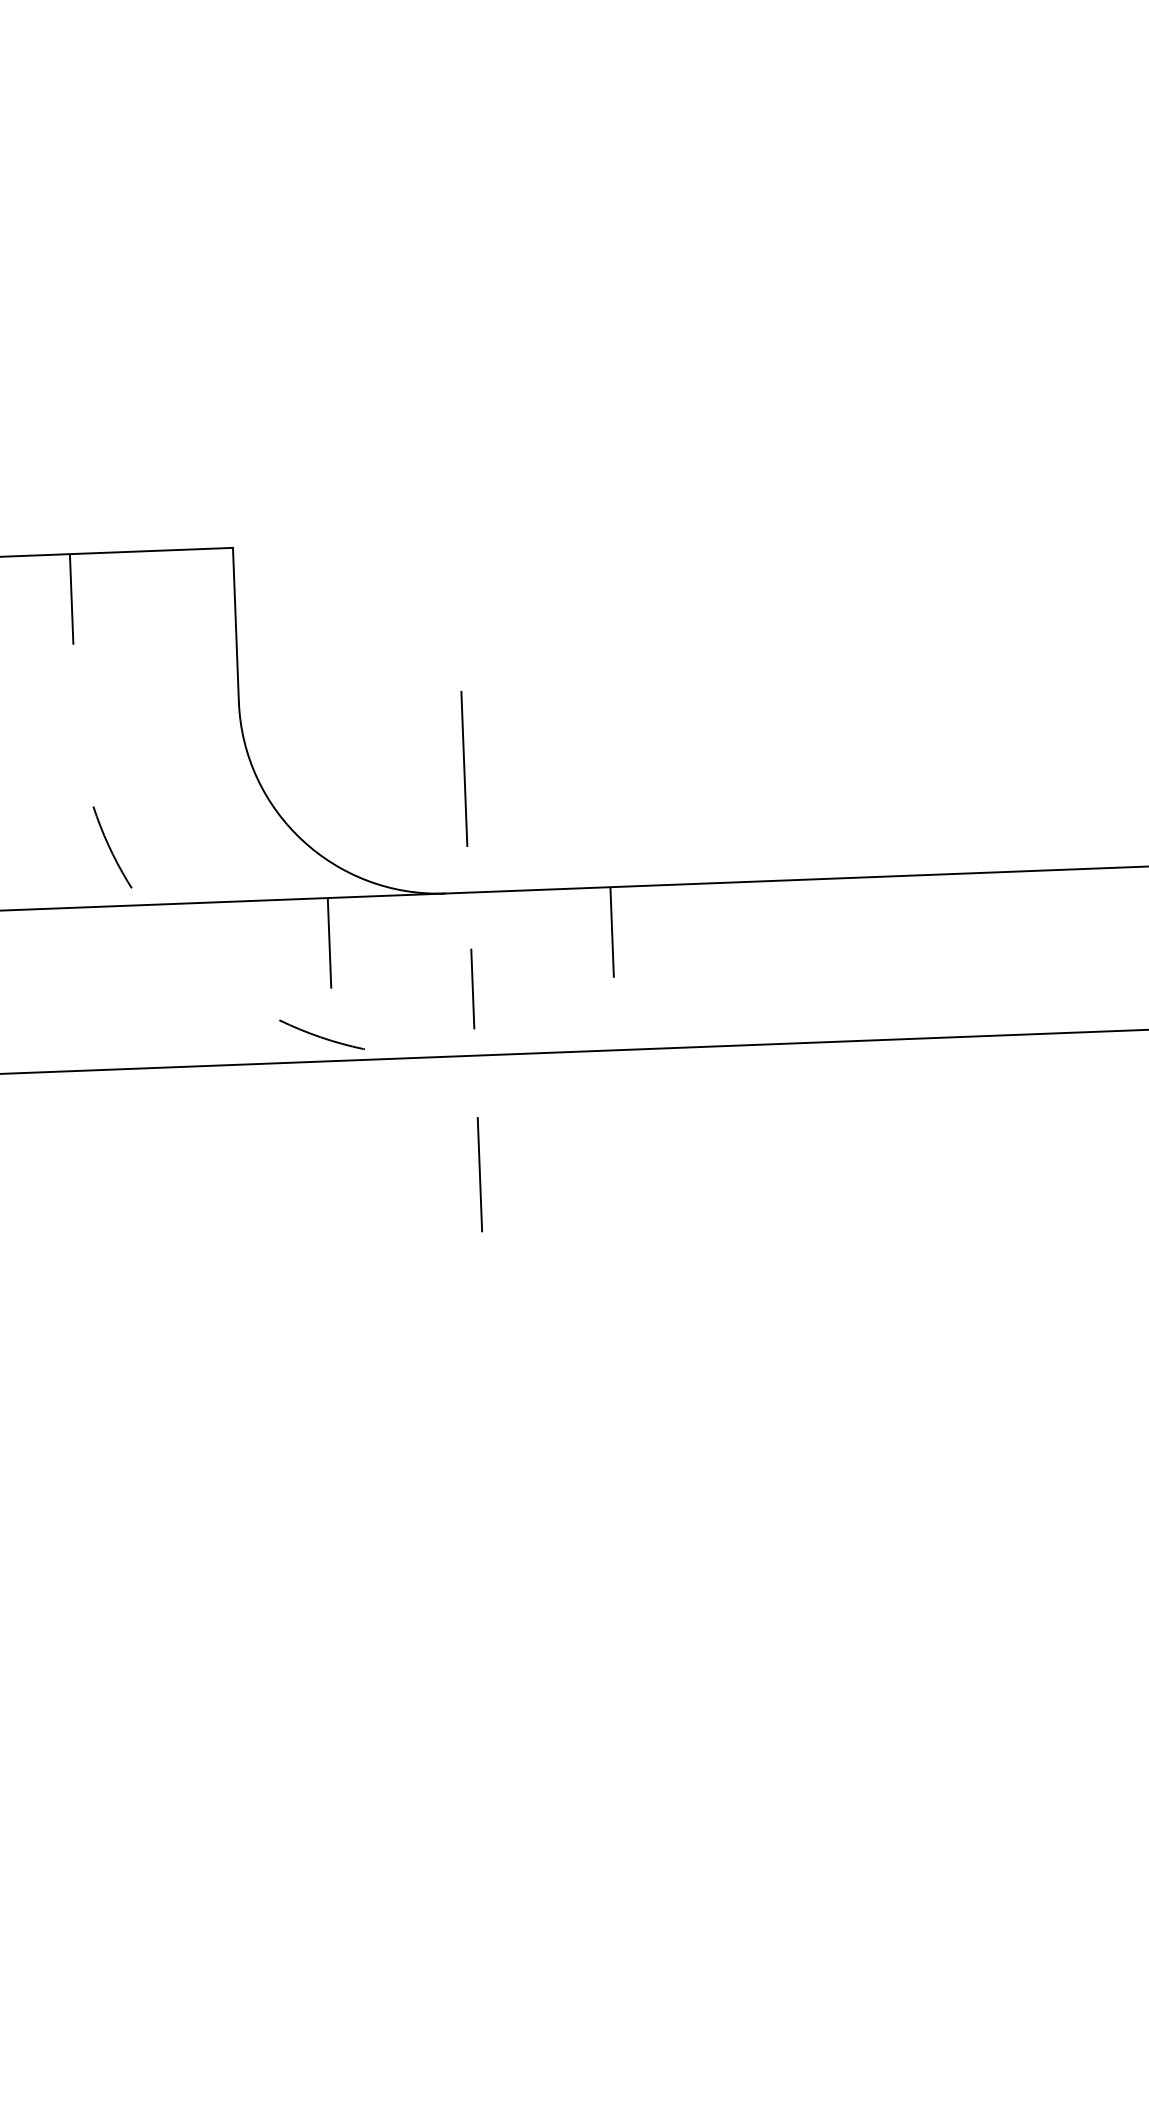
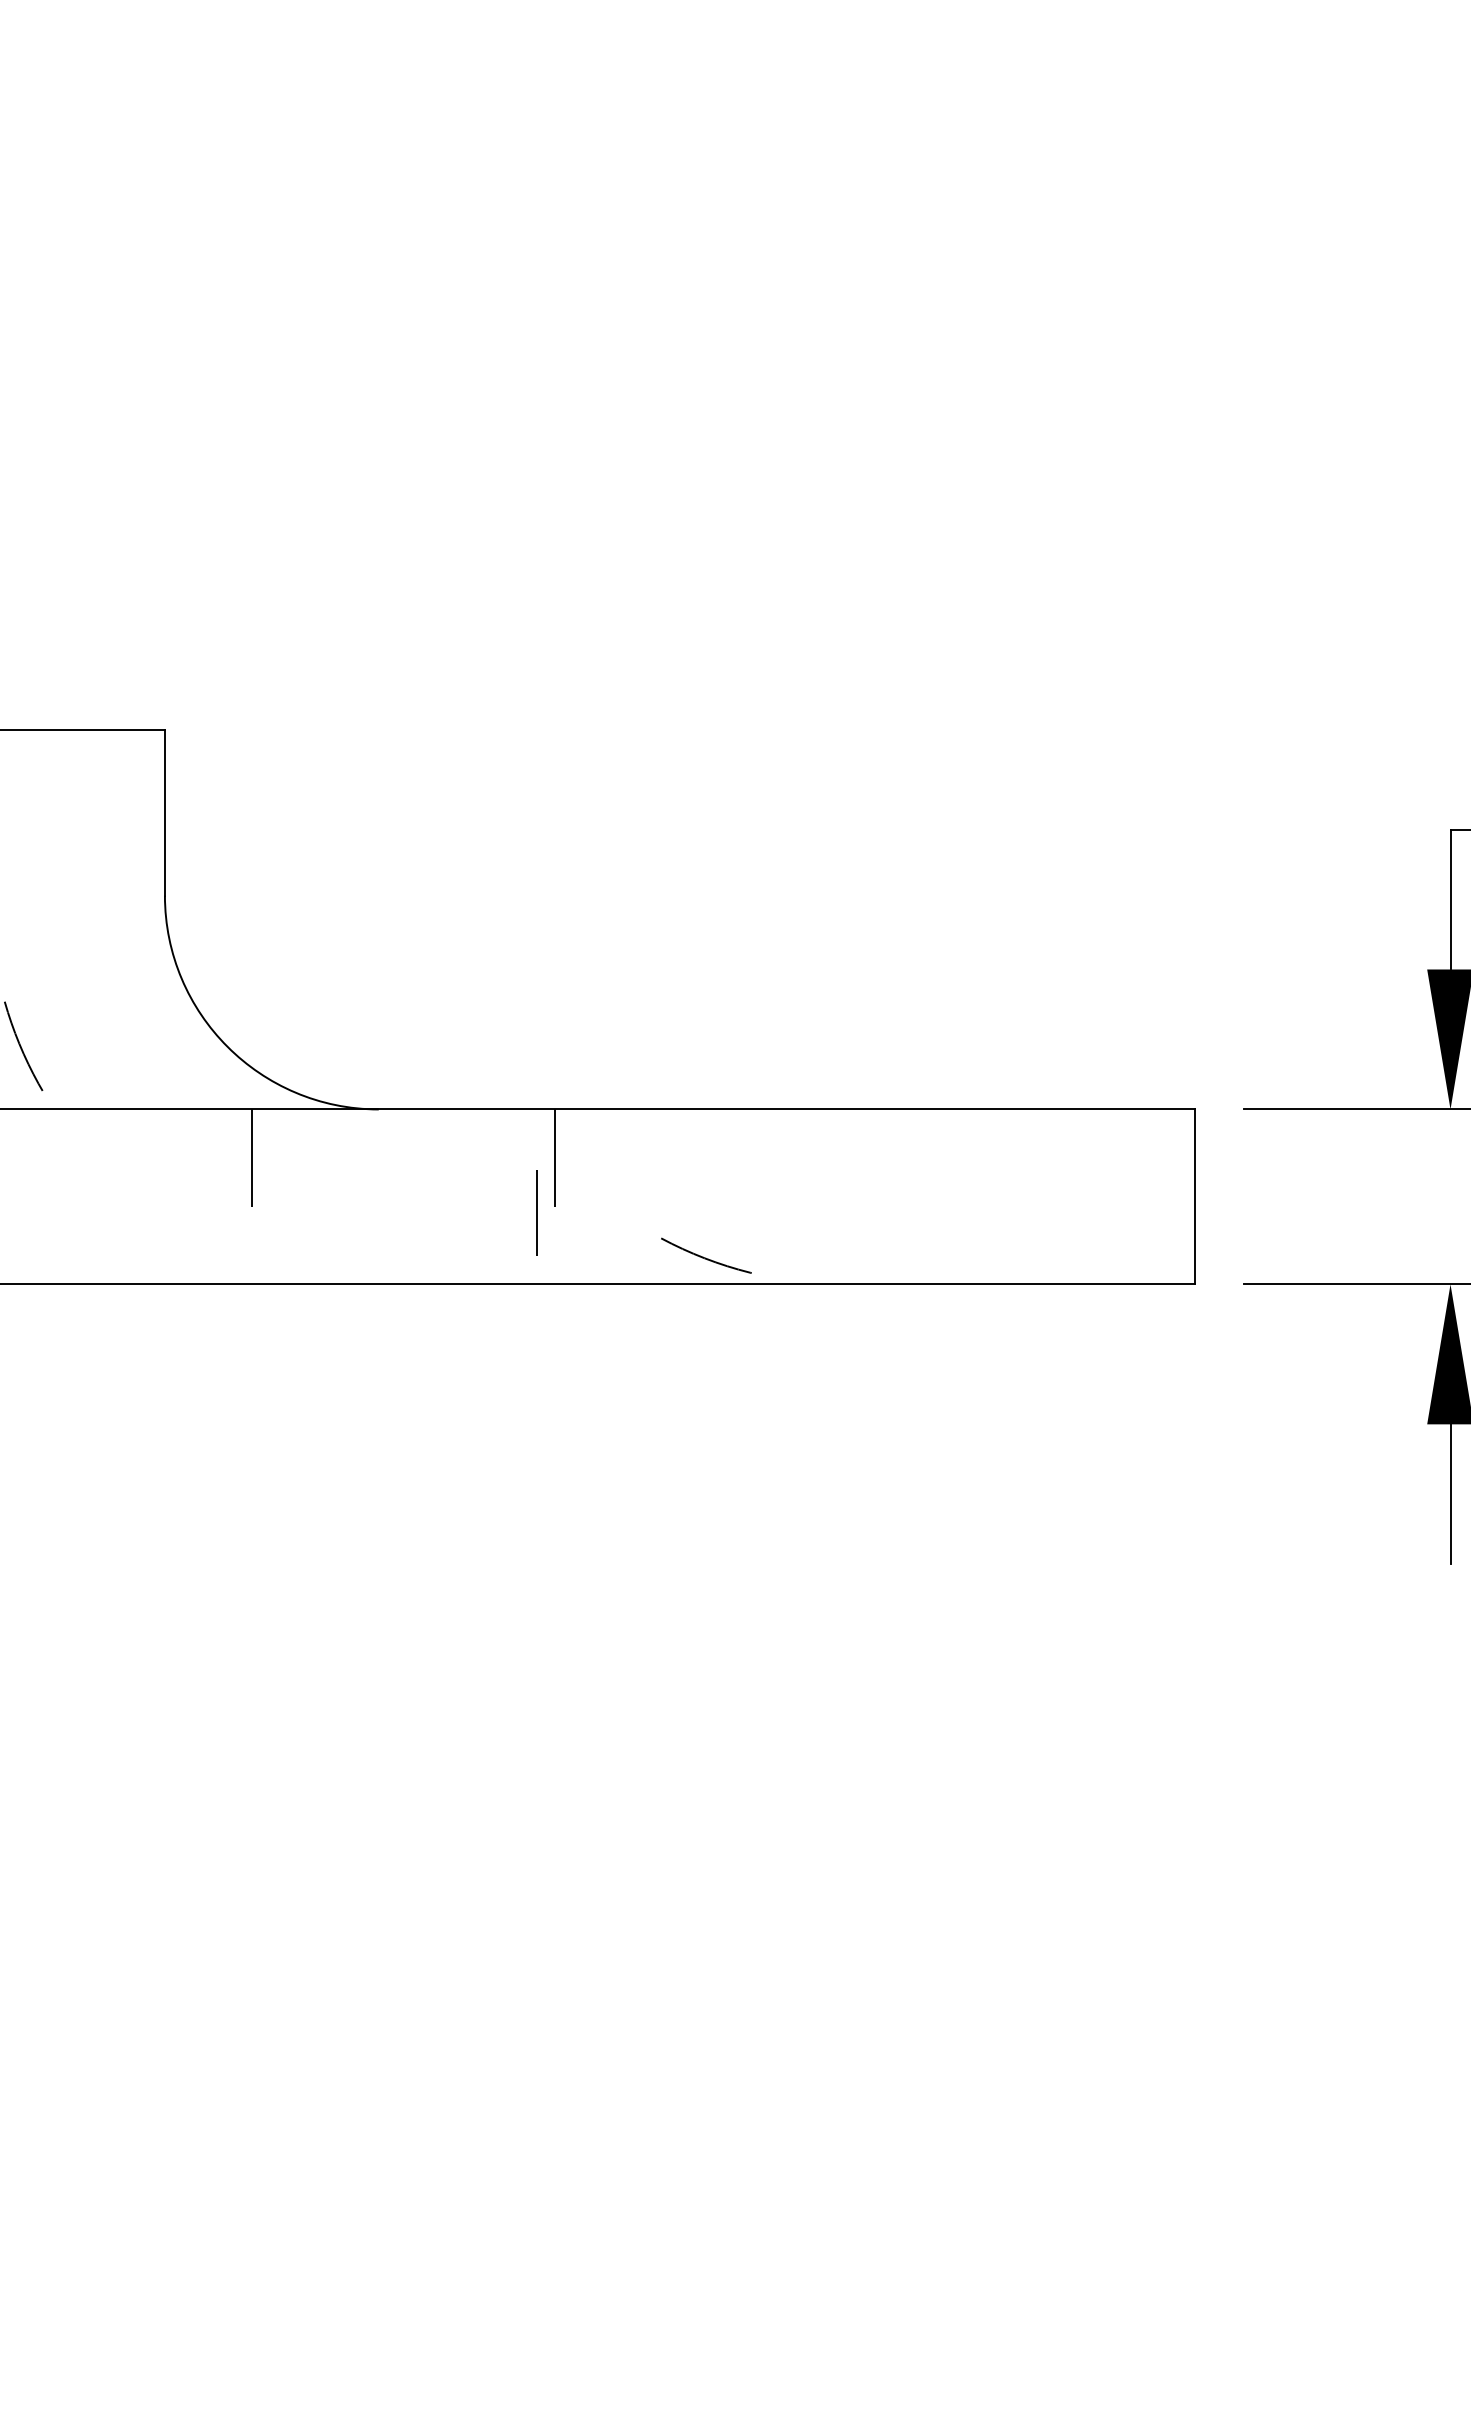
line: (464, 768) -> (403, 976), removed
line: (472, 988) -> (536, 1212), moved
arc: (321, 1036) -> (705, 1257), moved
line: (479, 1174) -> (403, 1411), removed

